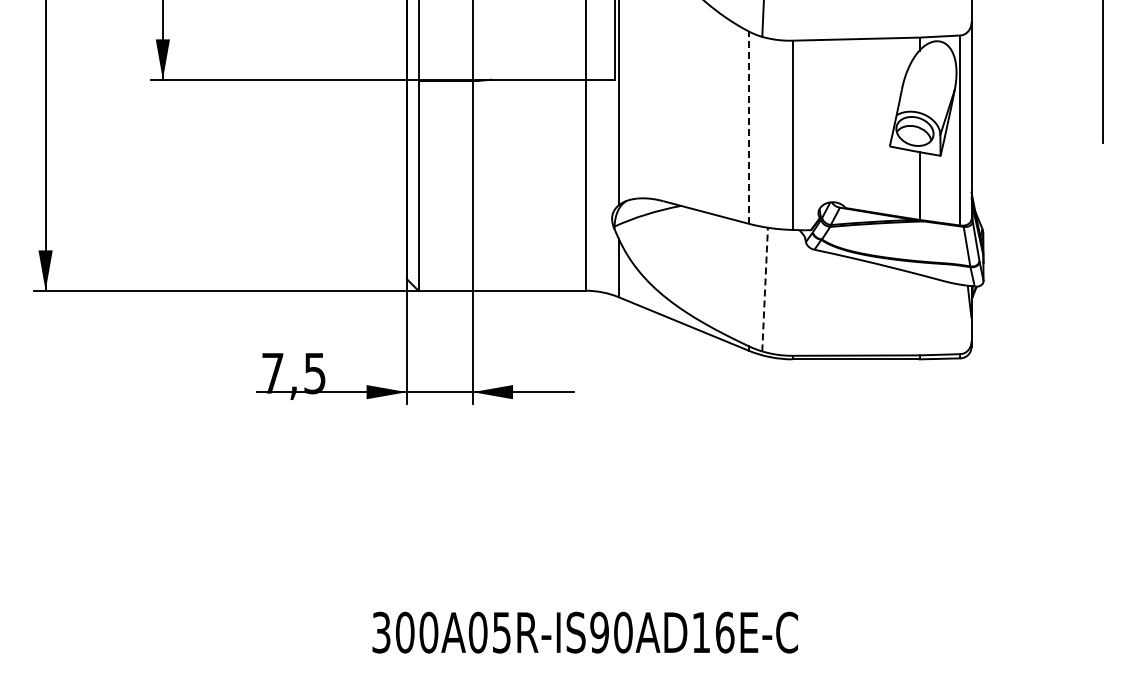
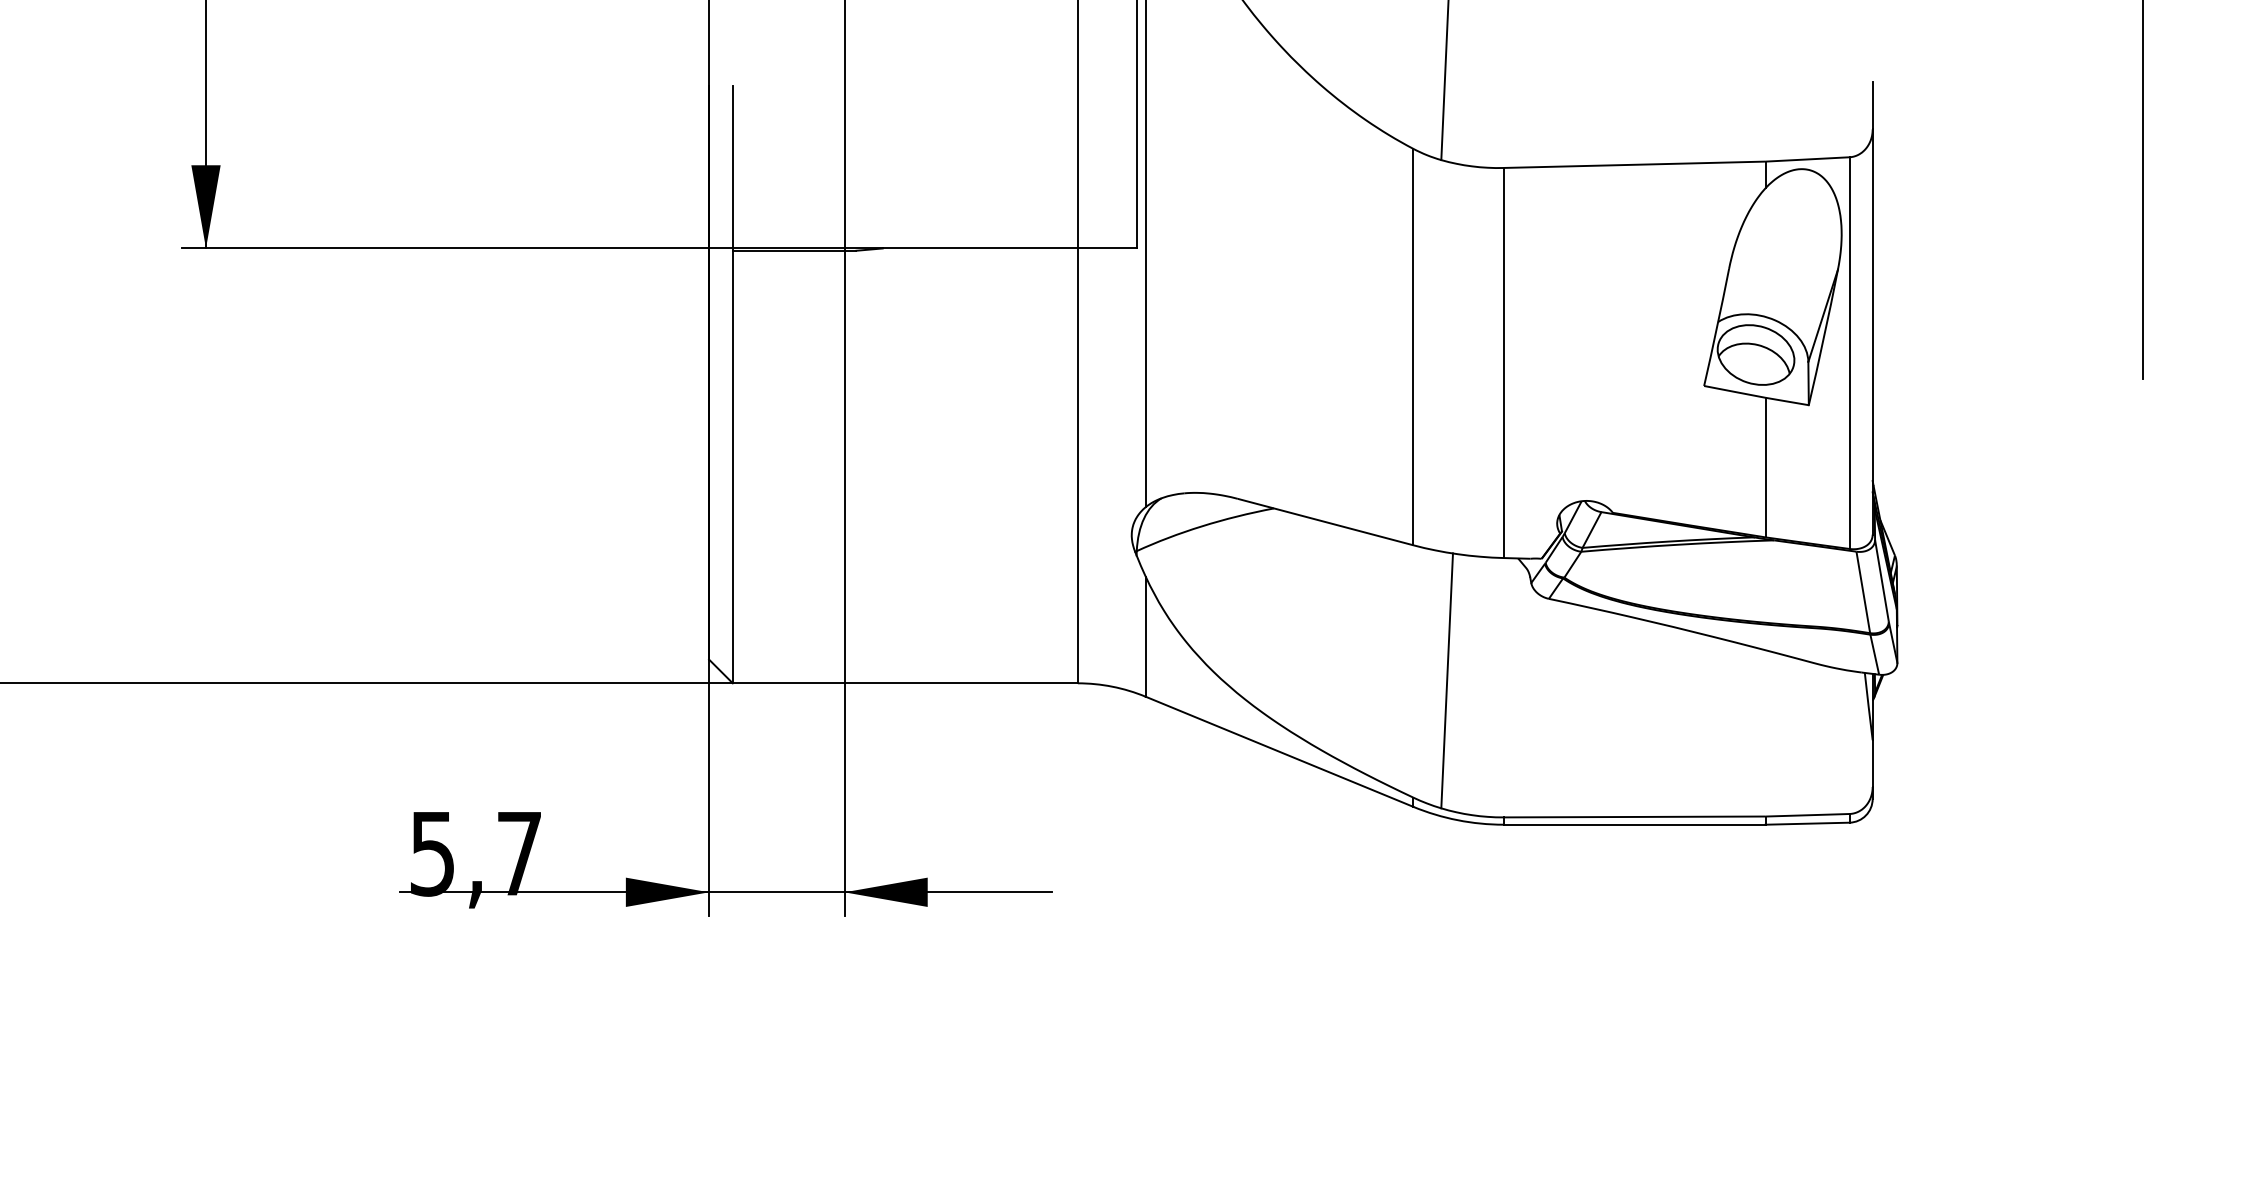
line: (748, 127) -> (1412, 346), dashed -> solid
line: (765, 289) -> (1447, 680), dashed -> solid
text: (293, 373) -> (475, 853), 7,5 -> 5,7

